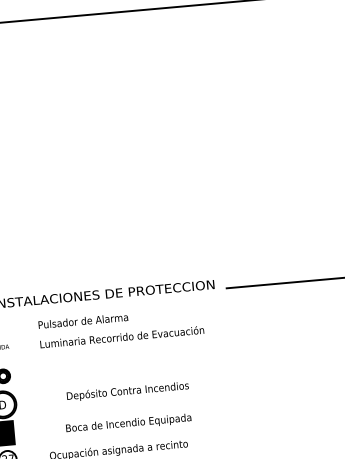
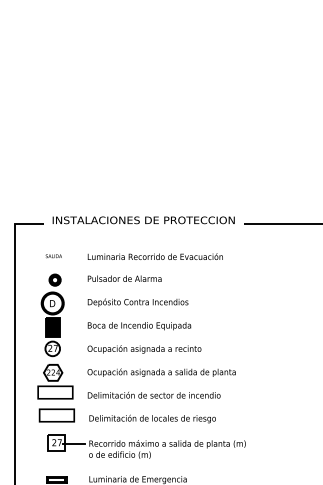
text: (83, 320) -> (124, 278), moved
text: (127, 391) -> (137, 302), moved
text: (128, 424) -> (139, 326), moved

